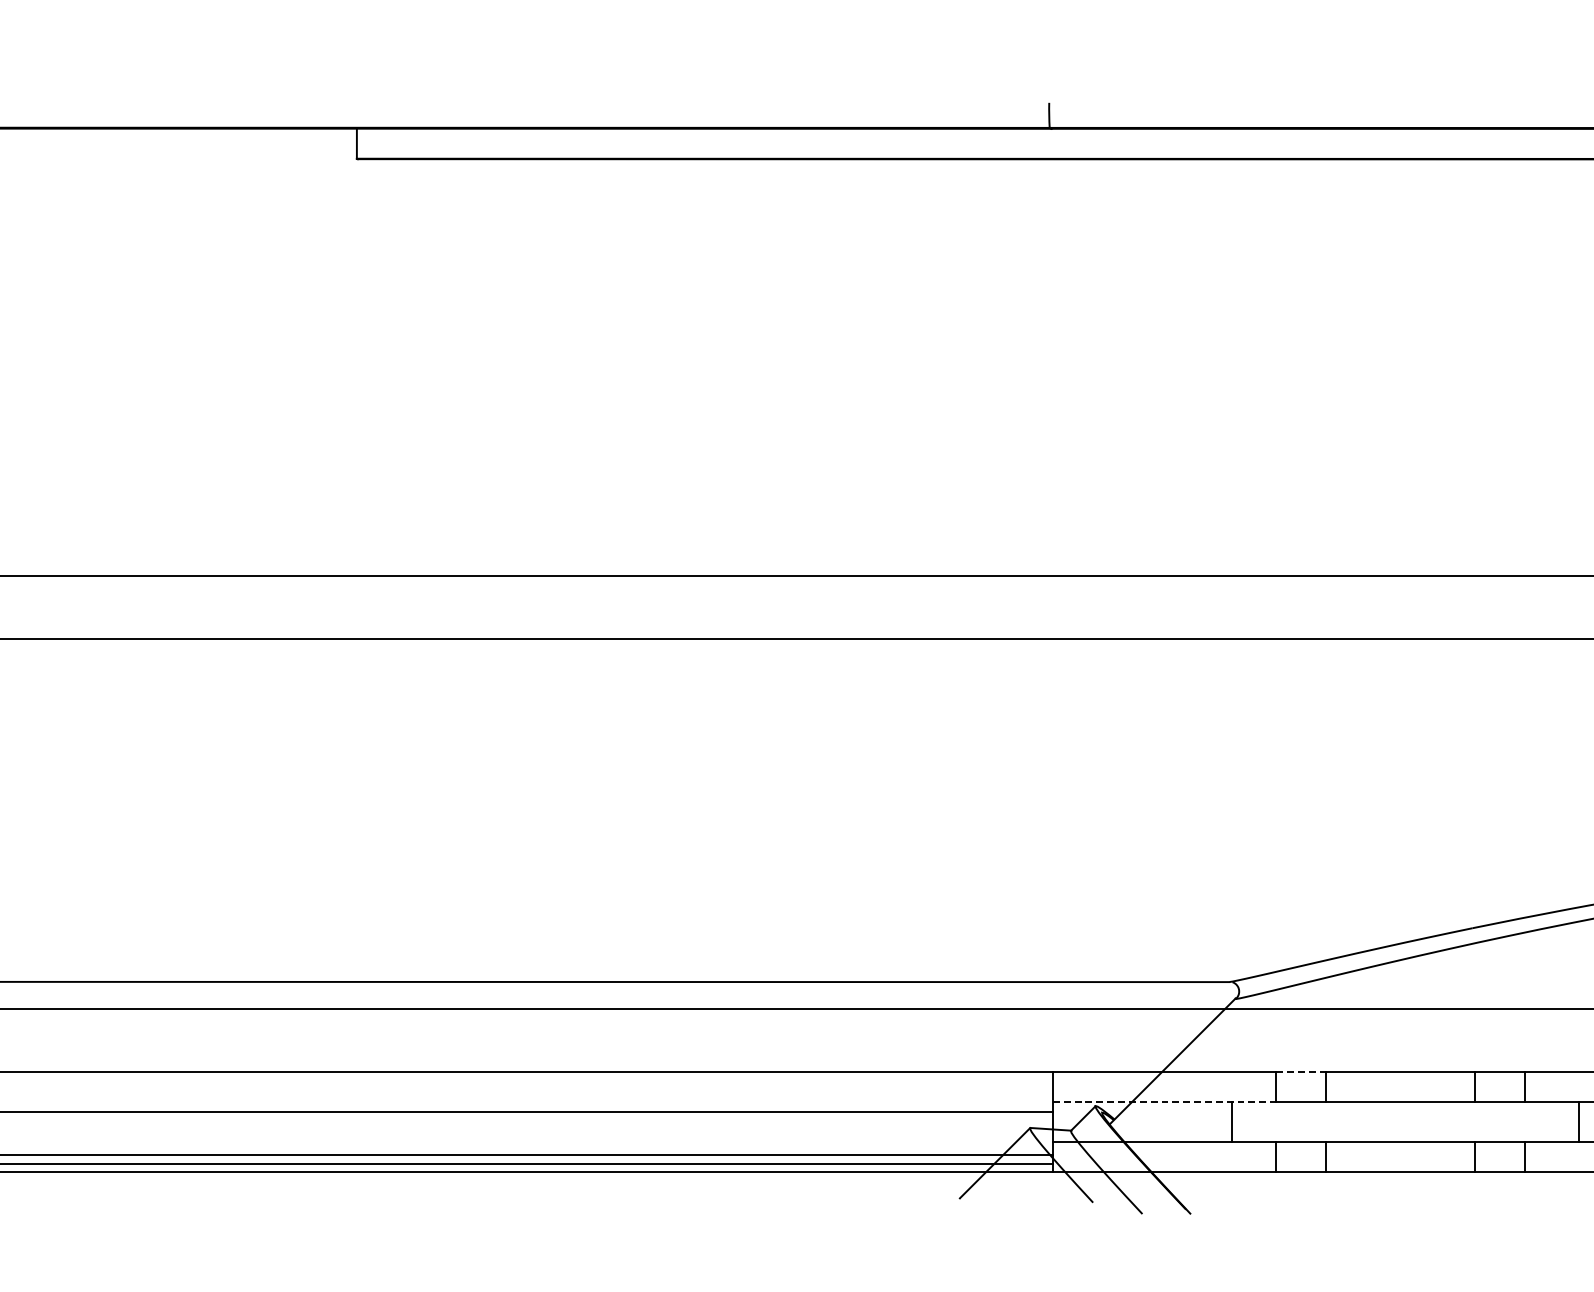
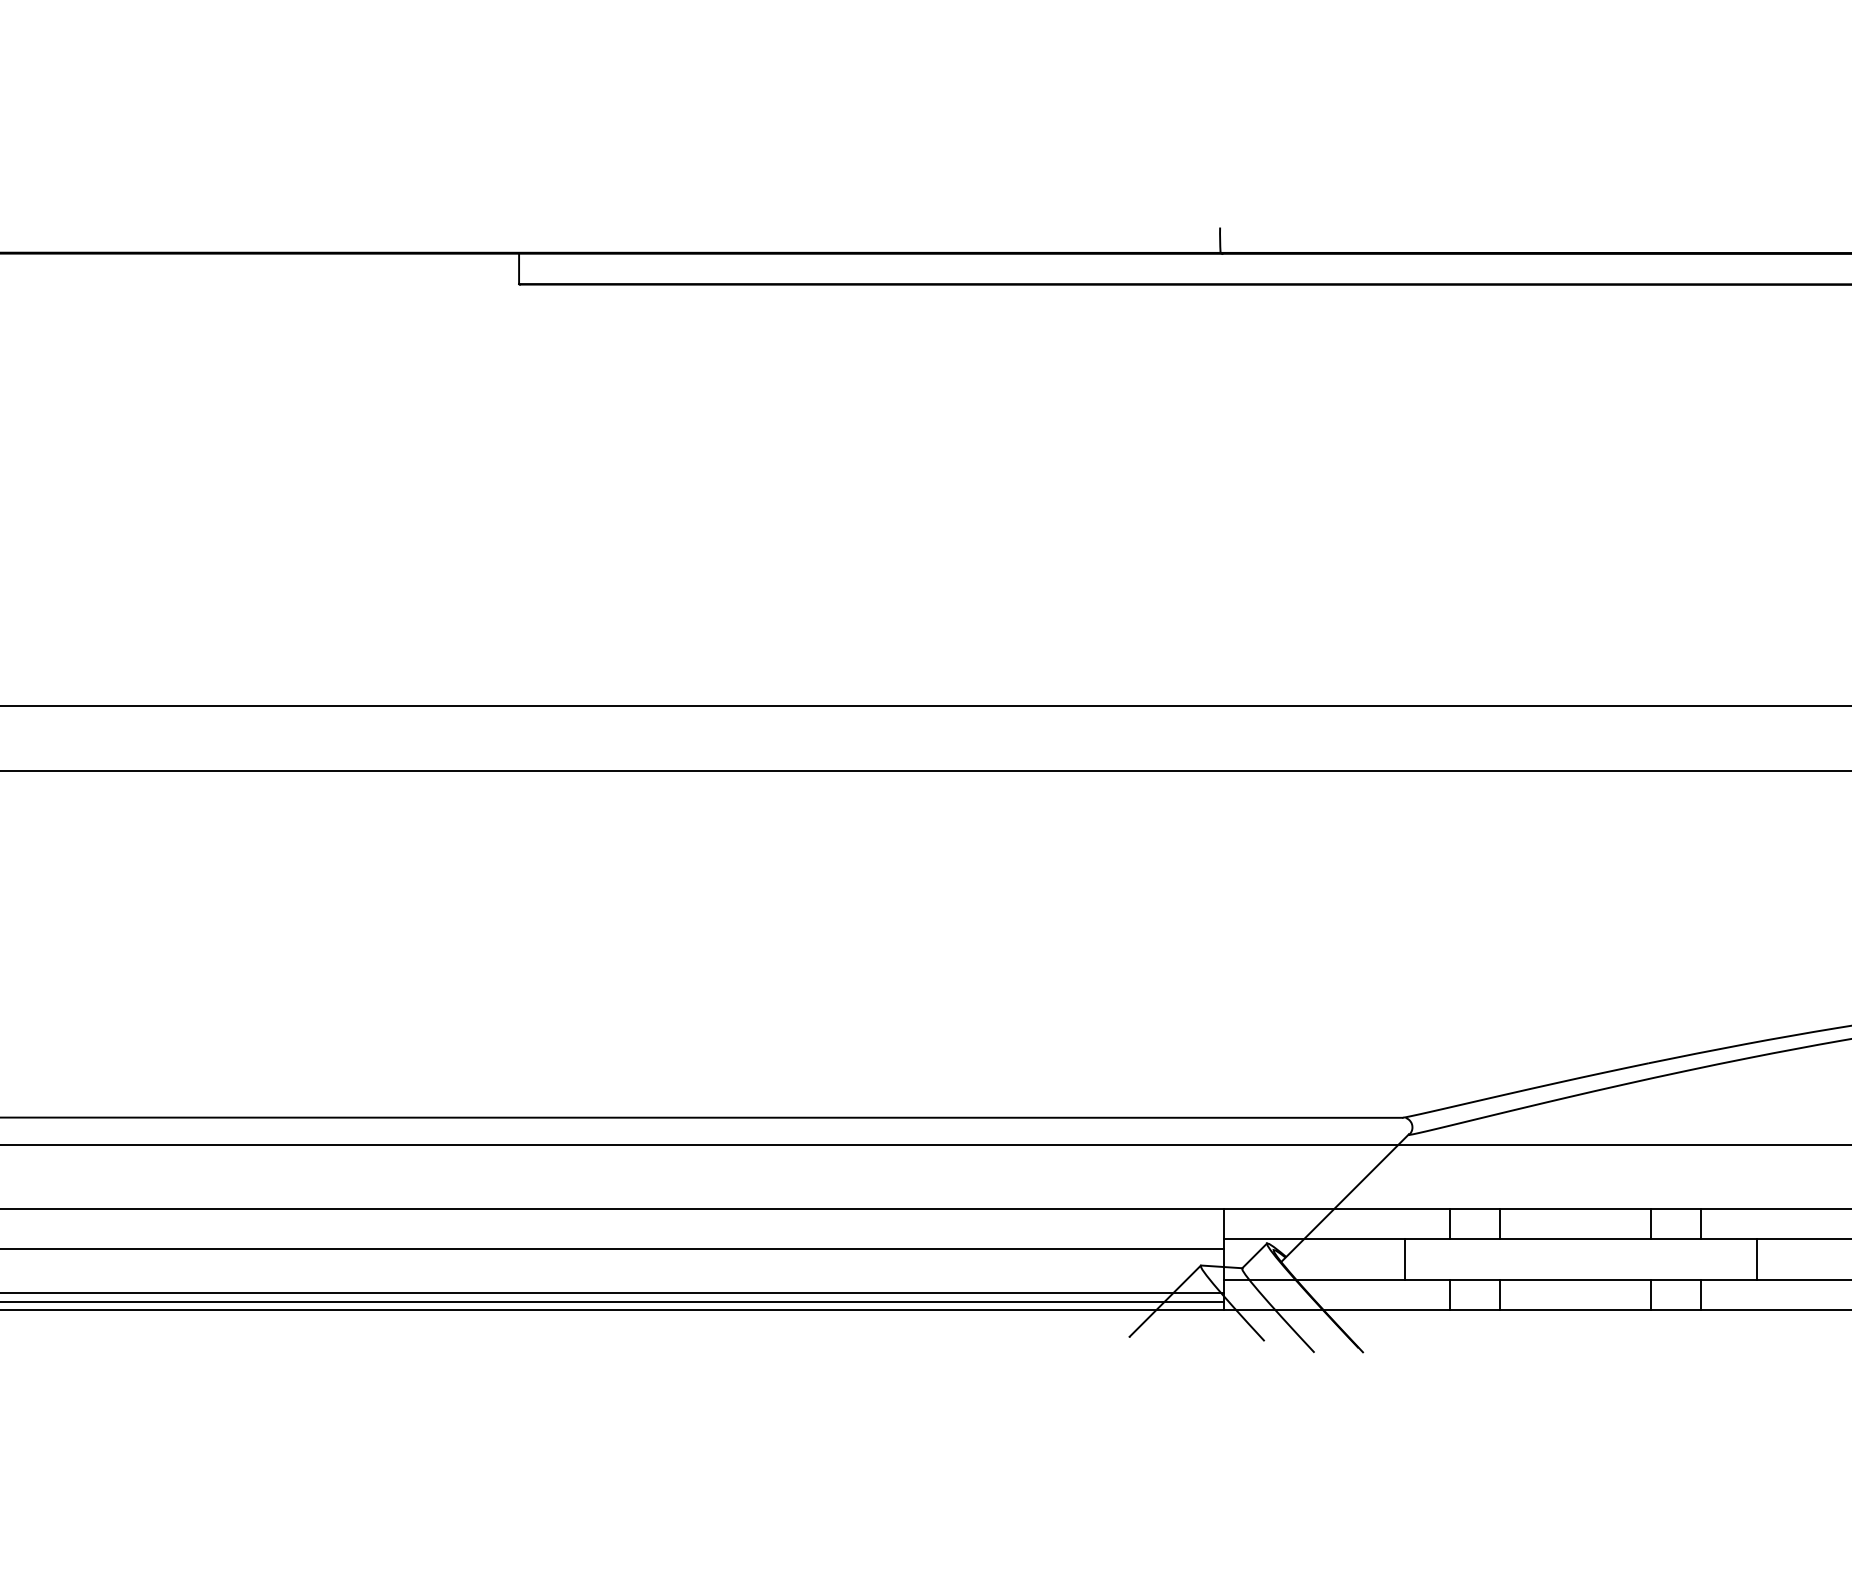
line: (1301, 1072) -> (1475, 1209), dashed -> solid
line: (1165, 1102) -> (1337, 1239), dashed -> solid

